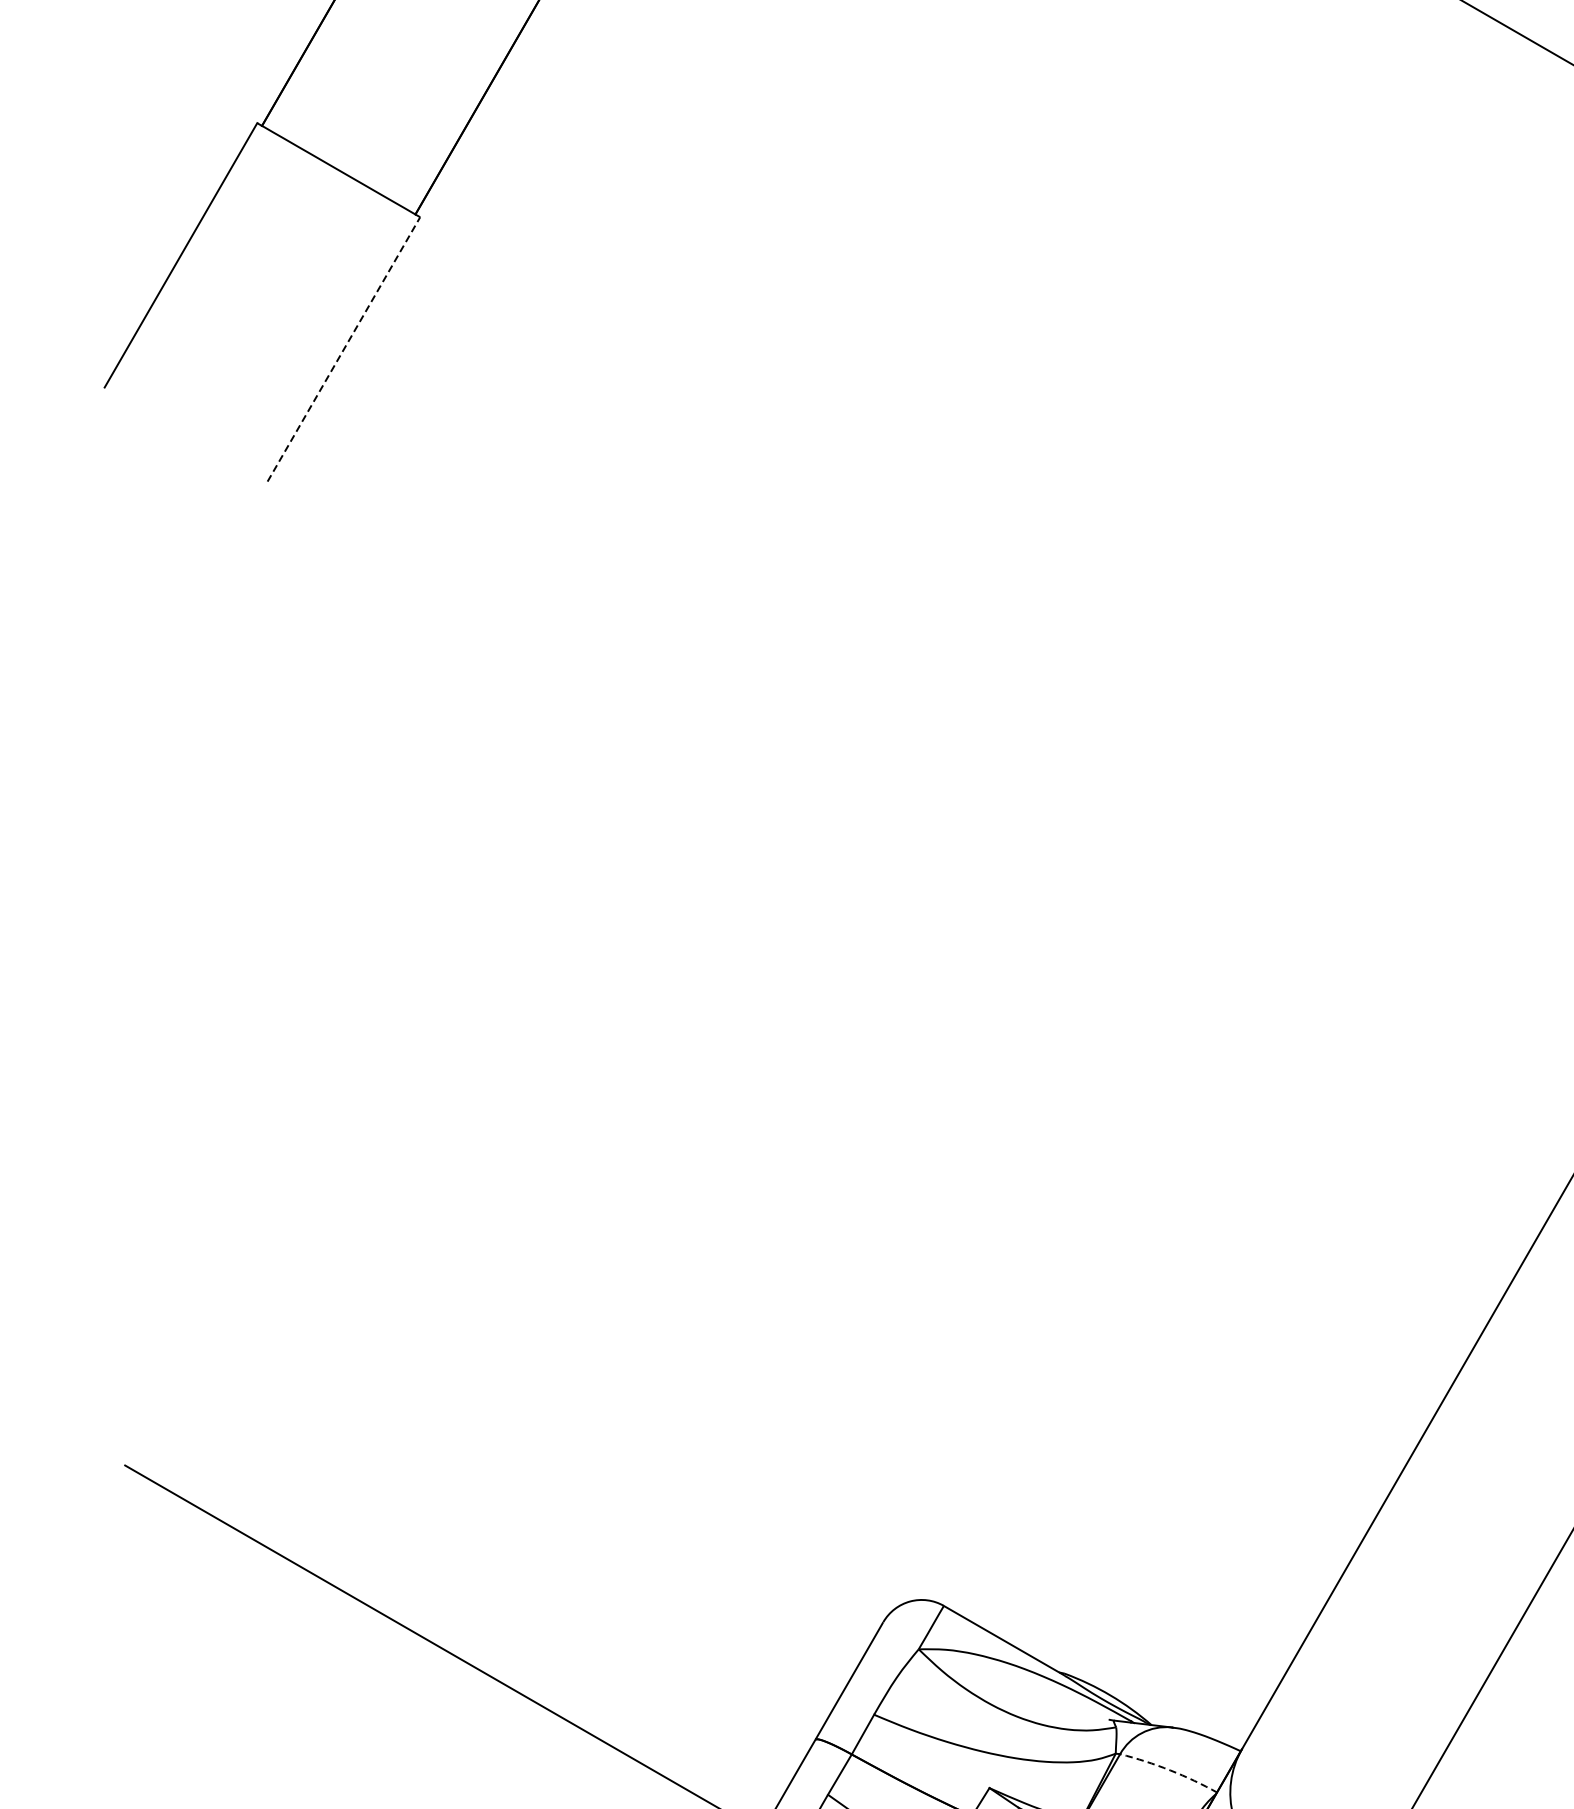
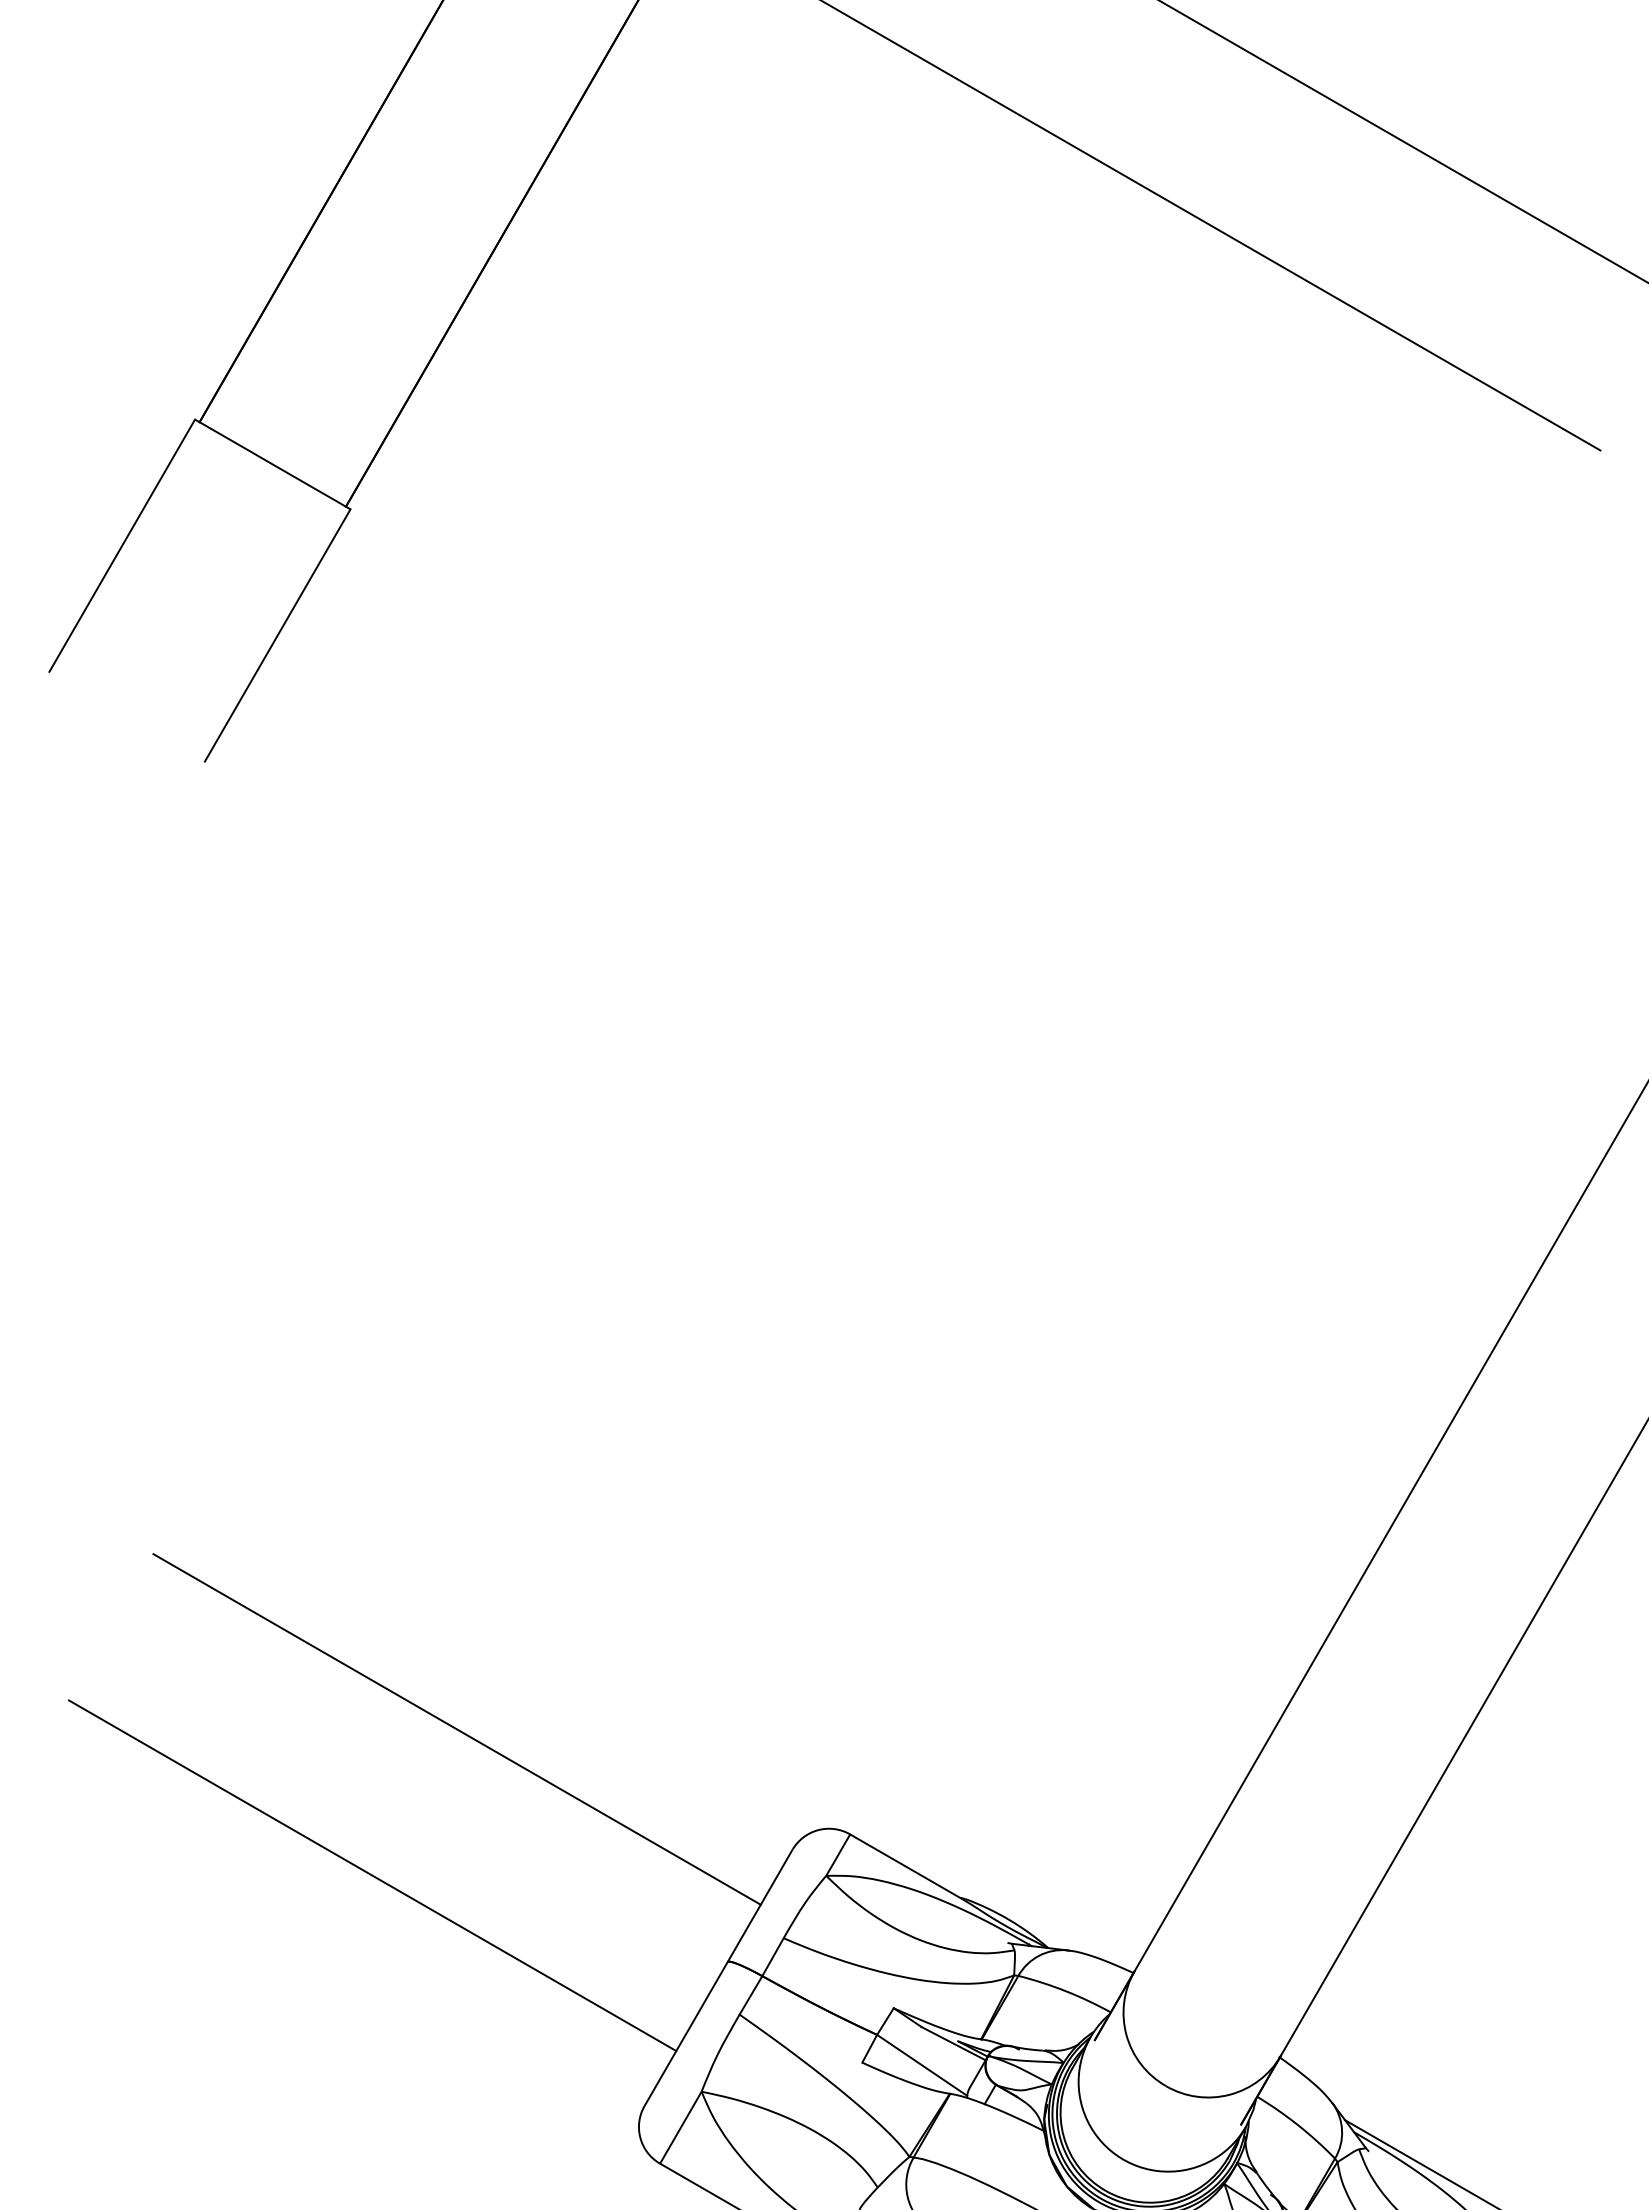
line: (343, 349) -> (277, 635), dashed -> solid
line: (531, 1495) -> (456, 1729), added
arc: (1170, 1770) -> (1066, 1991), dashed -> solid

